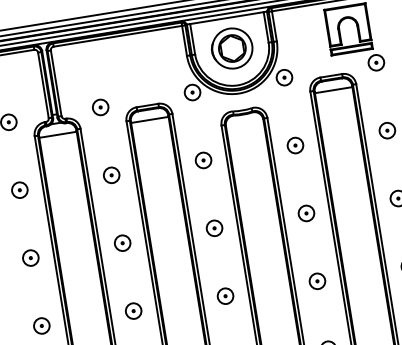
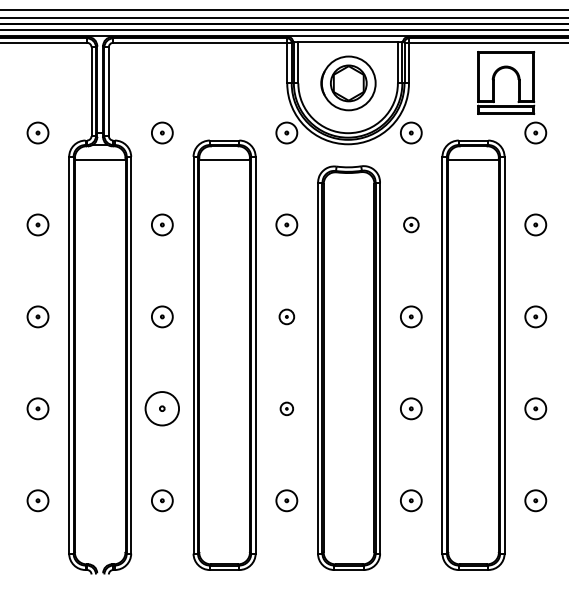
part: (295, 145) -> (411, 224), size x0.7
part: (214, 228) -> (286, 316), size x0.7
part: (225, 296) -> (286, 408), size x0.6
part: (133, 310) -> (162, 408), size x1.6

